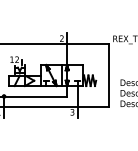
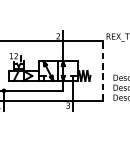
line: (109, 75) -> (103, 71), solid -> dashed

